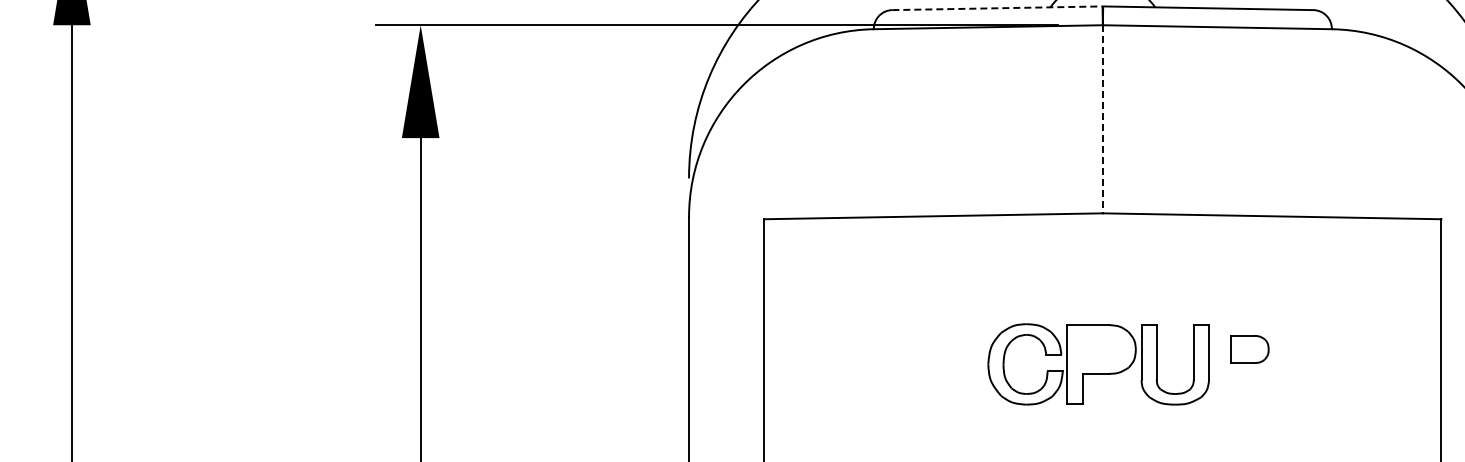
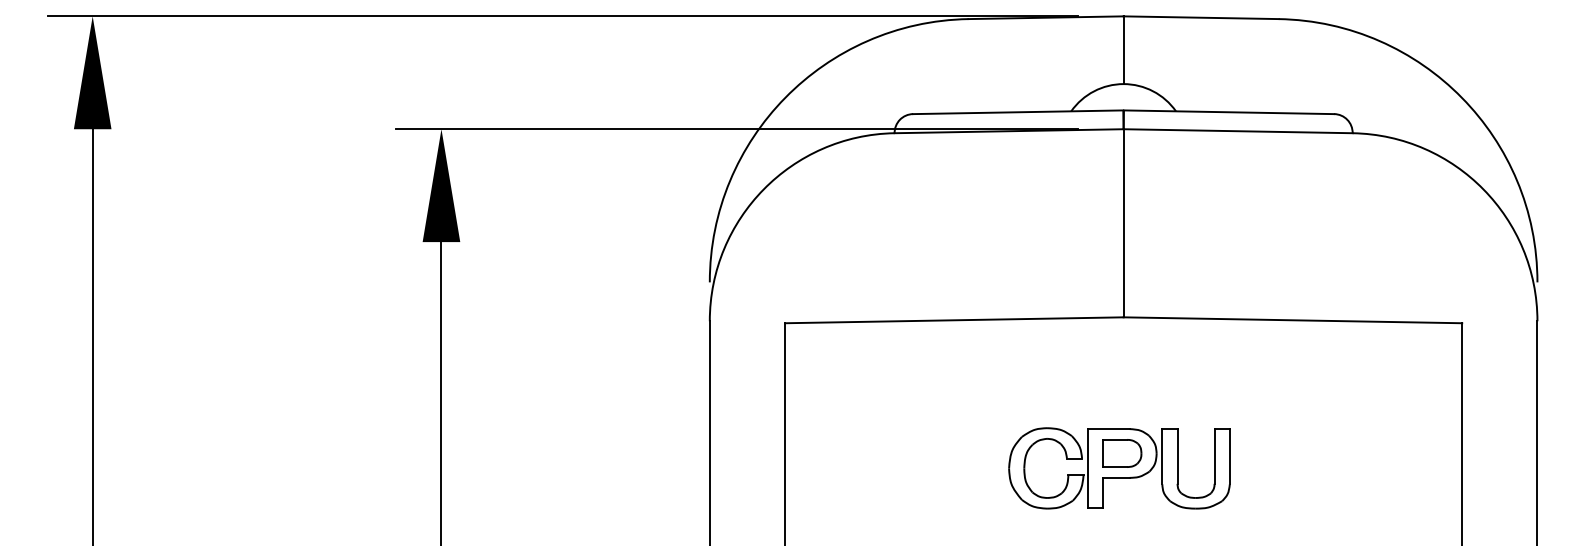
line: (997, 8) -> (1018, 112), dashed -> solid
line: (1102, 119) -> (1123, 223), dashed -> solid
part: (1249, 349) -> (1122, 453), moved

